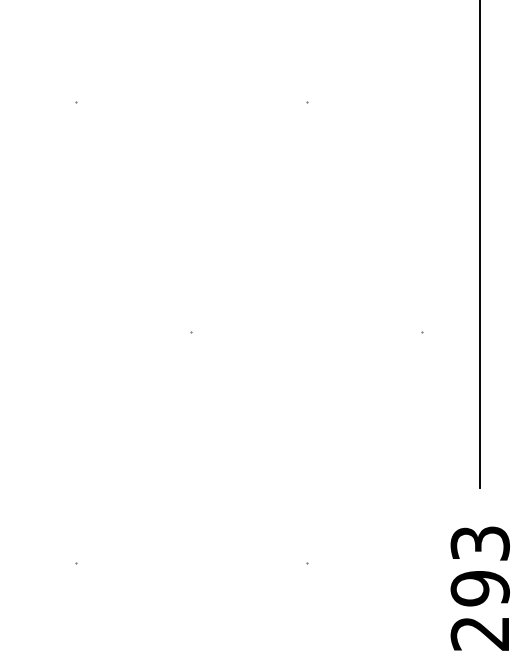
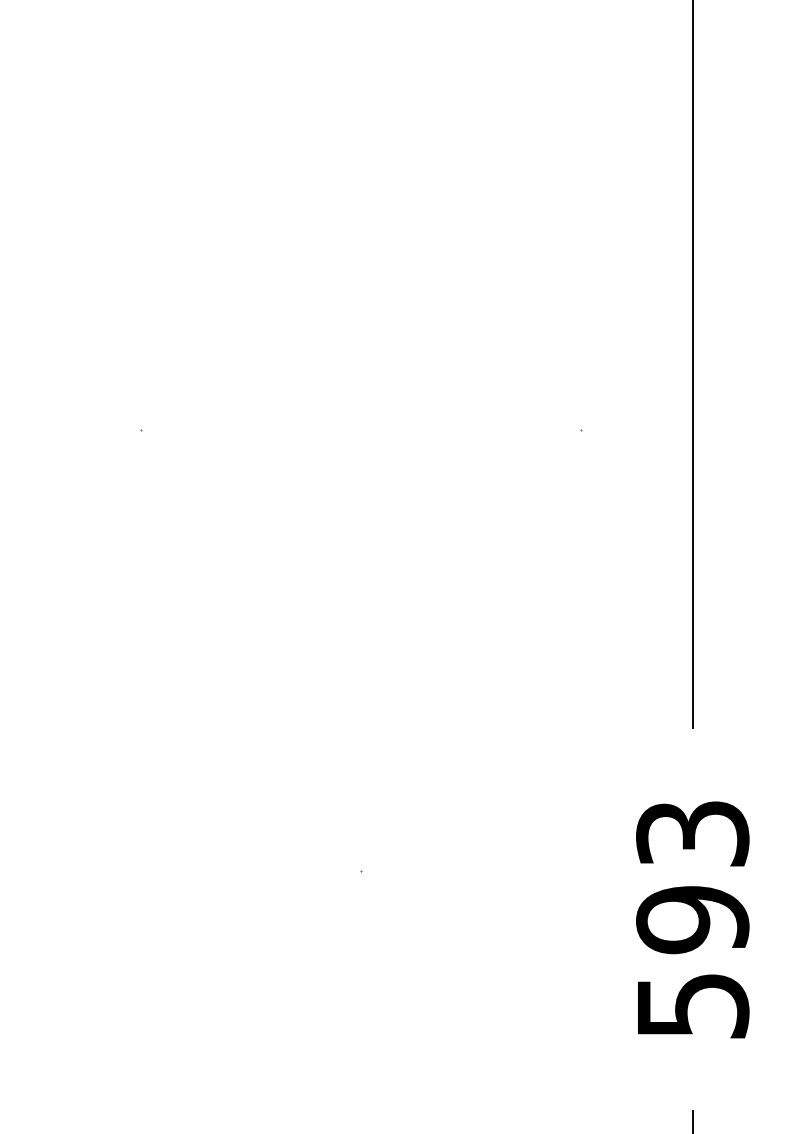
text: (479, 633) -> (691, 1005), 293 -> 593

